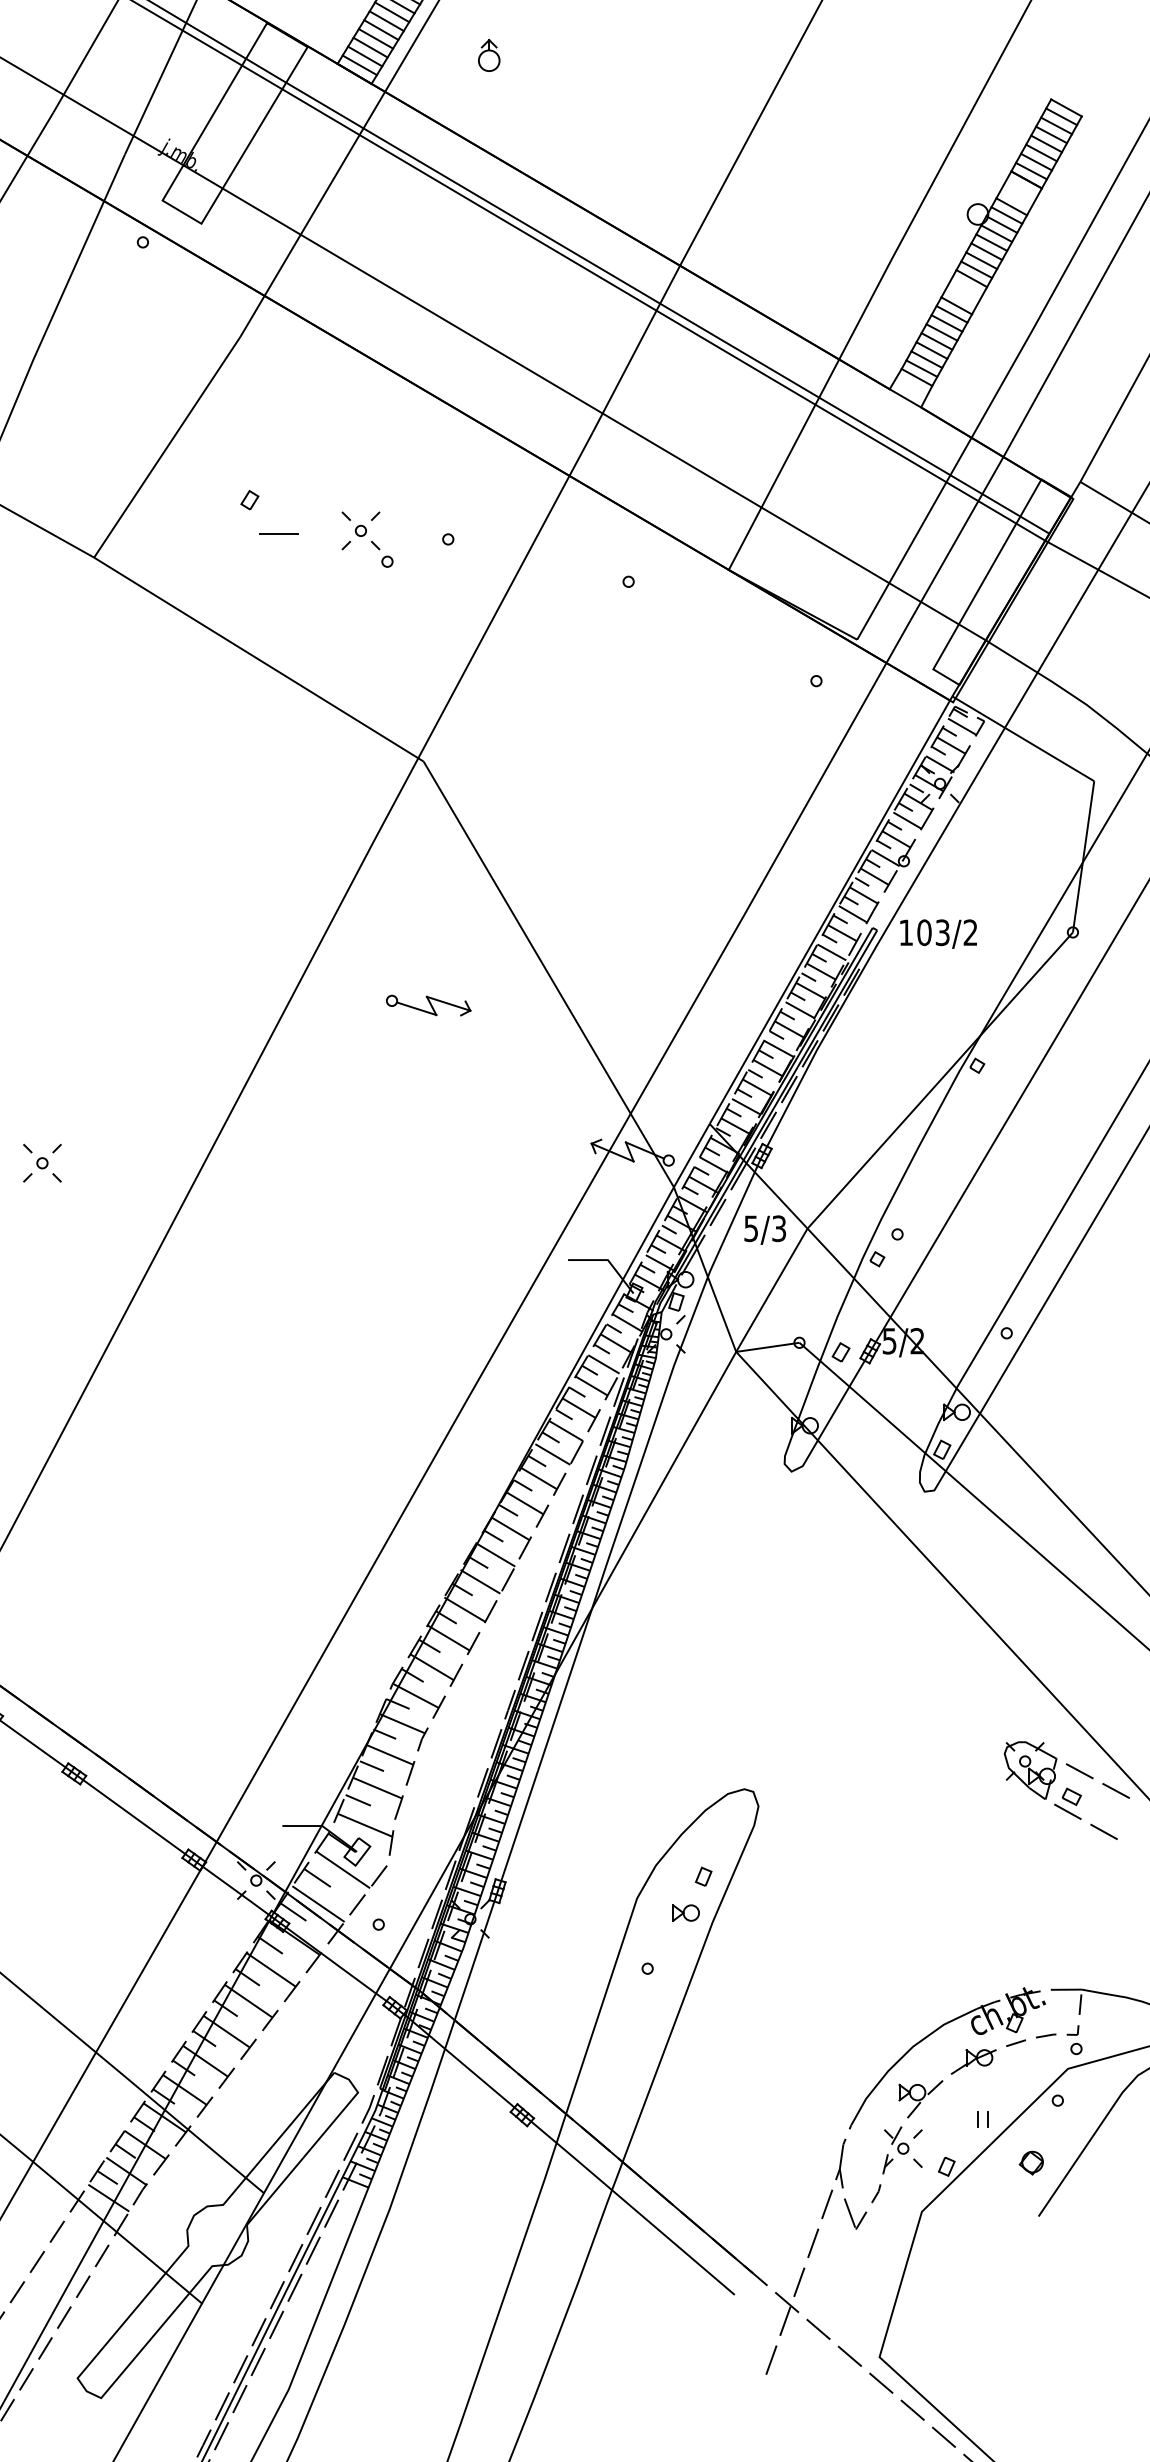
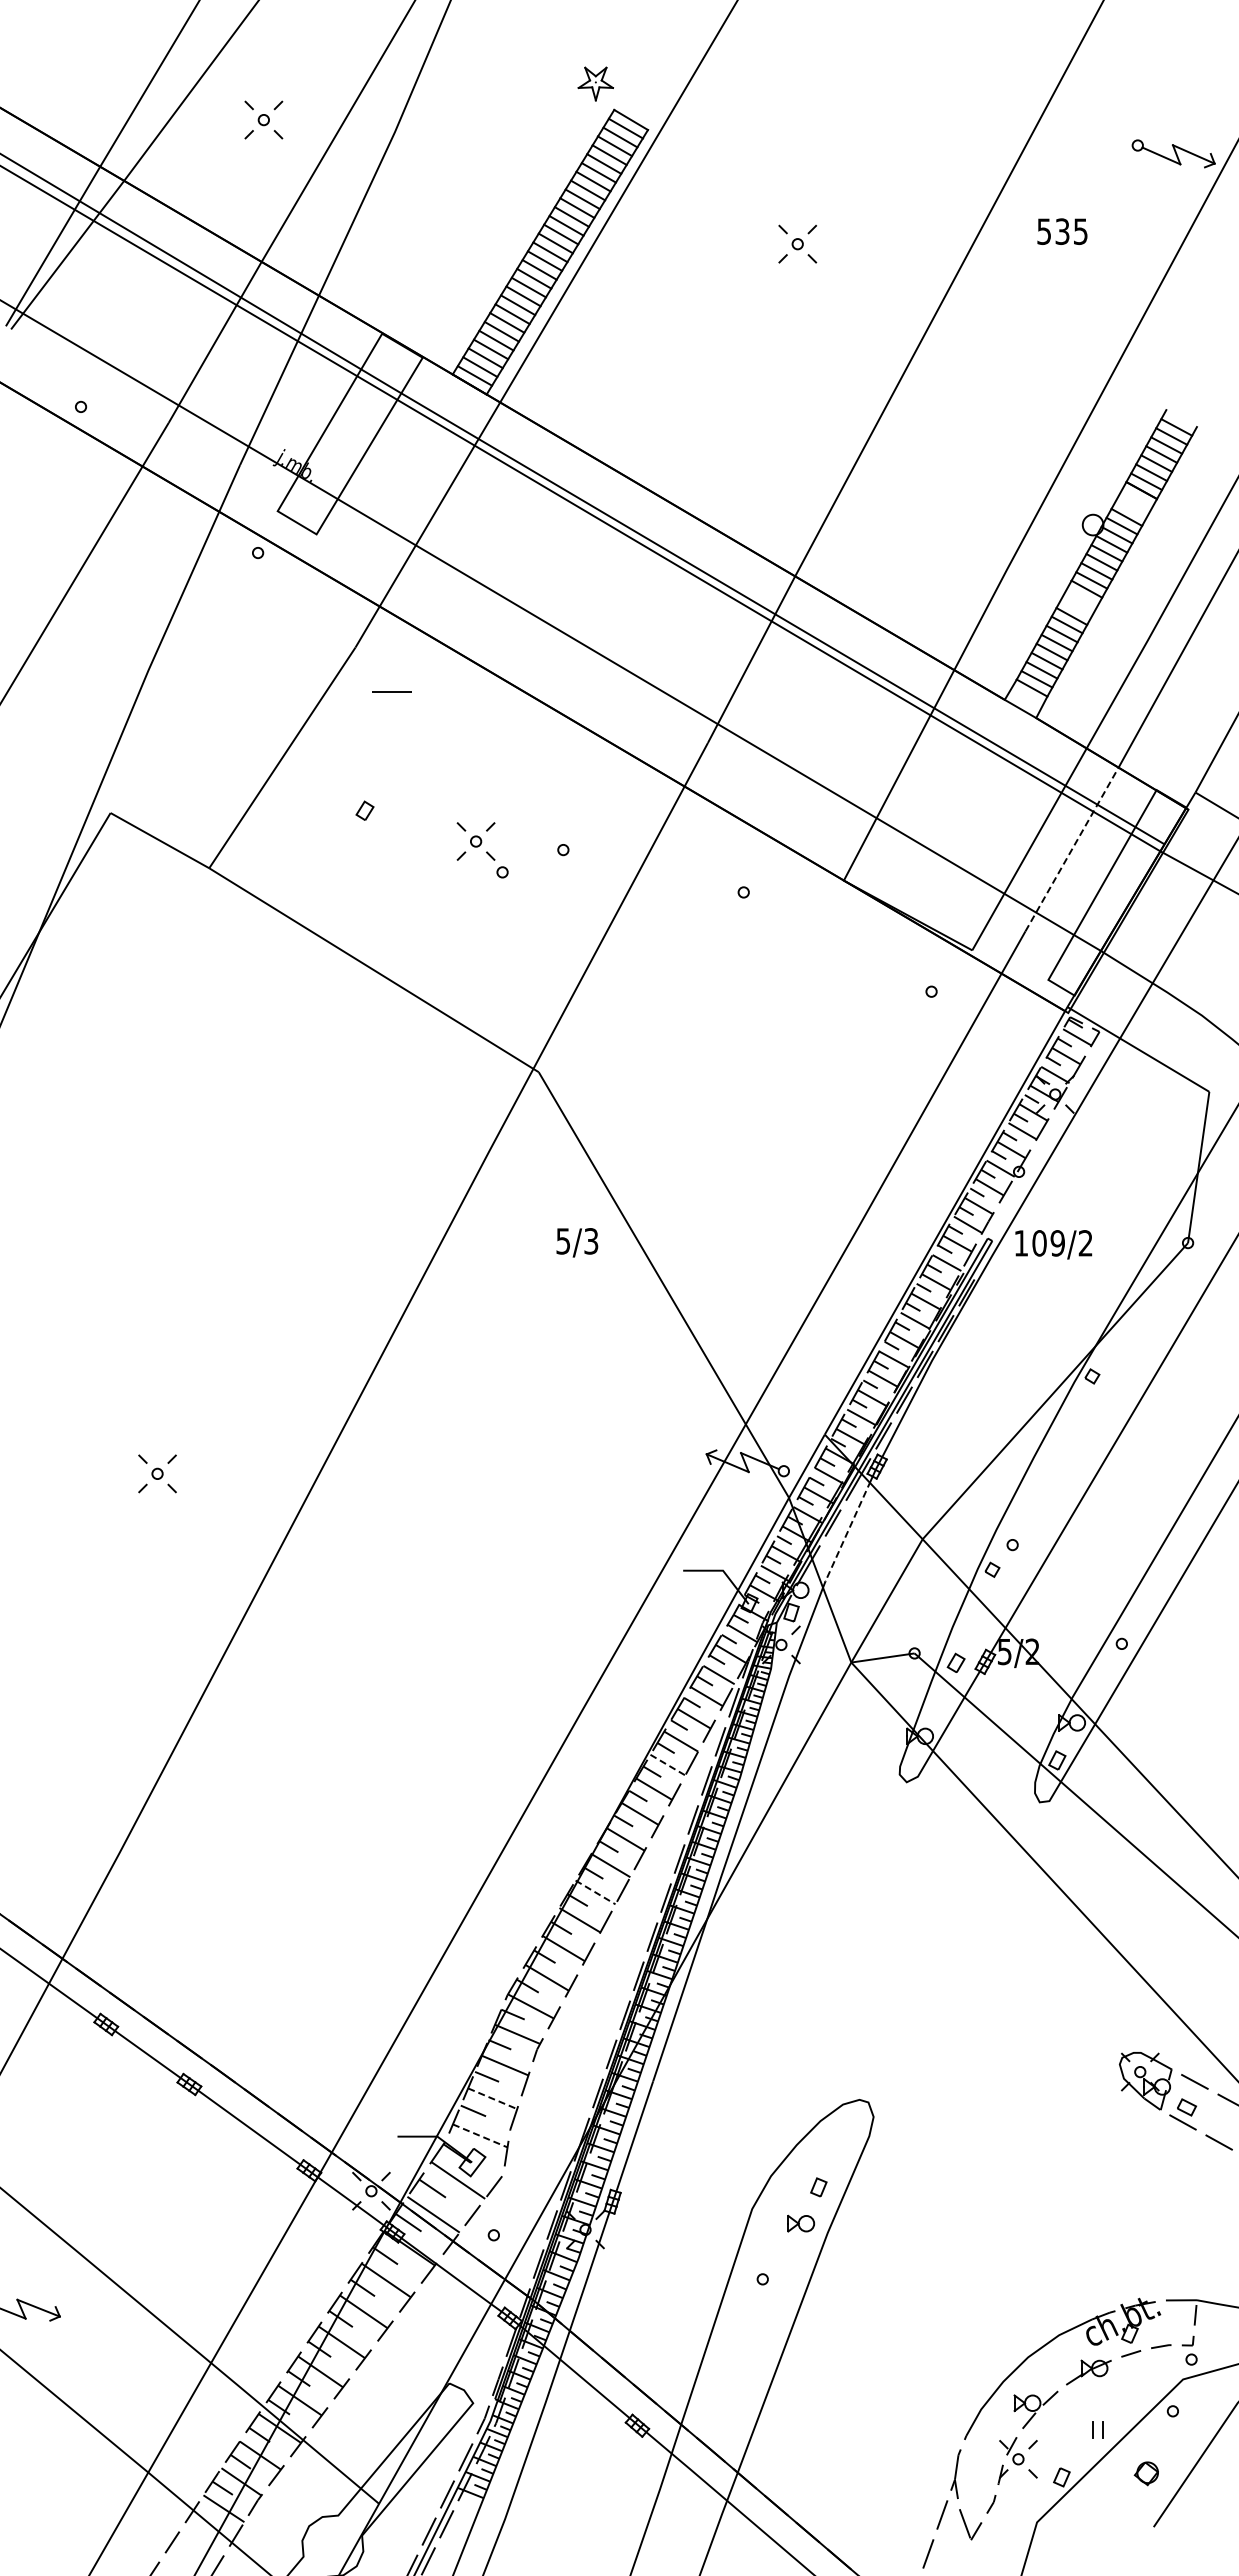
part: (489, 54) -> (604, 365), removed
line: (1066, 107) -> (1181, 418), removed
line: (278, 533) -> (391, 691), moved
line: (957, 538) -> (1072, 849), solid -> dashed
text: (942, 932) -> (1057, 1243), 103/2 -> 109/2
part: (428, 1004) -> (543, 1315), removed
line: (731, 1224) -> (846, 1535), solid -> dashed
text: (765, 1229) -> (577, 1242), moved
line: (553, 1454) -> (668, 1765), solid -> dashed
line: (480, 1581) -> (595, 1892), solid -> dashed
line: (377, 1787) -> (492, 2098), solid -> dashed
line: (365, 1824) -> (480, 2135), solid -> dashed

